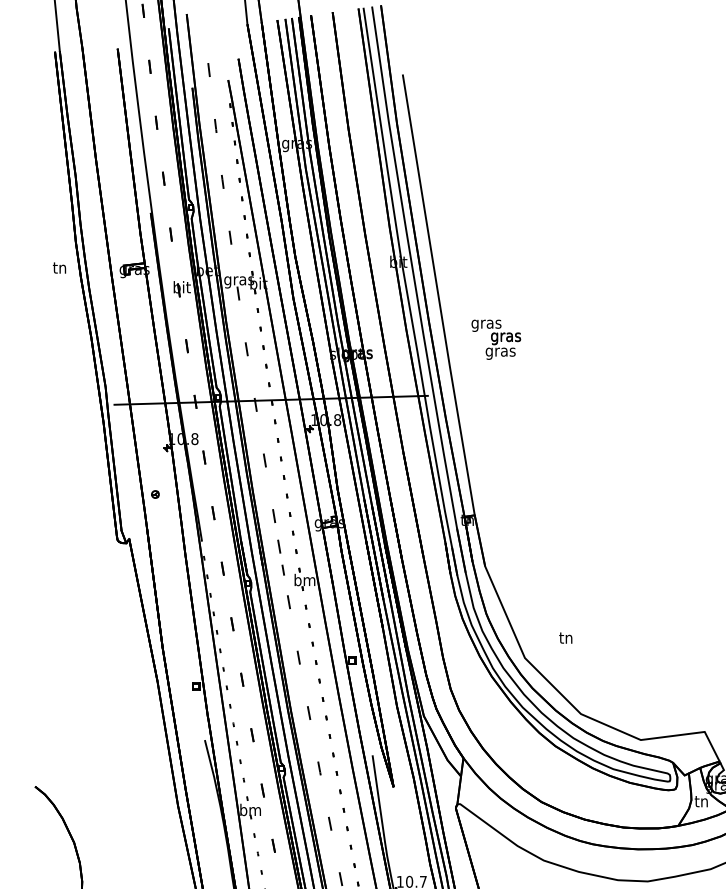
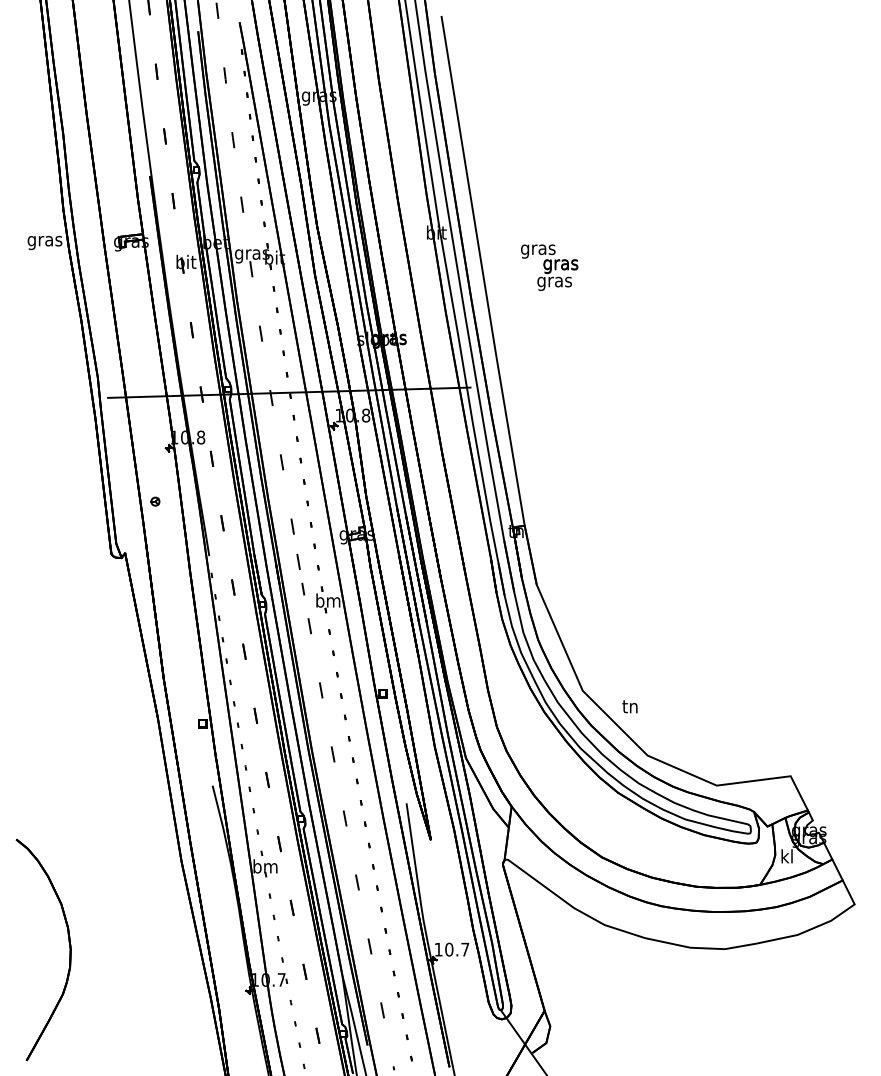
text: (59, 269) -> (44, 241), tn -> gras
text: (496, 339) -> (549, 267), moved
text: (565, 637) -> (629, 706), moved
text: (701, 801) -> (786, 856), tn -> kl

